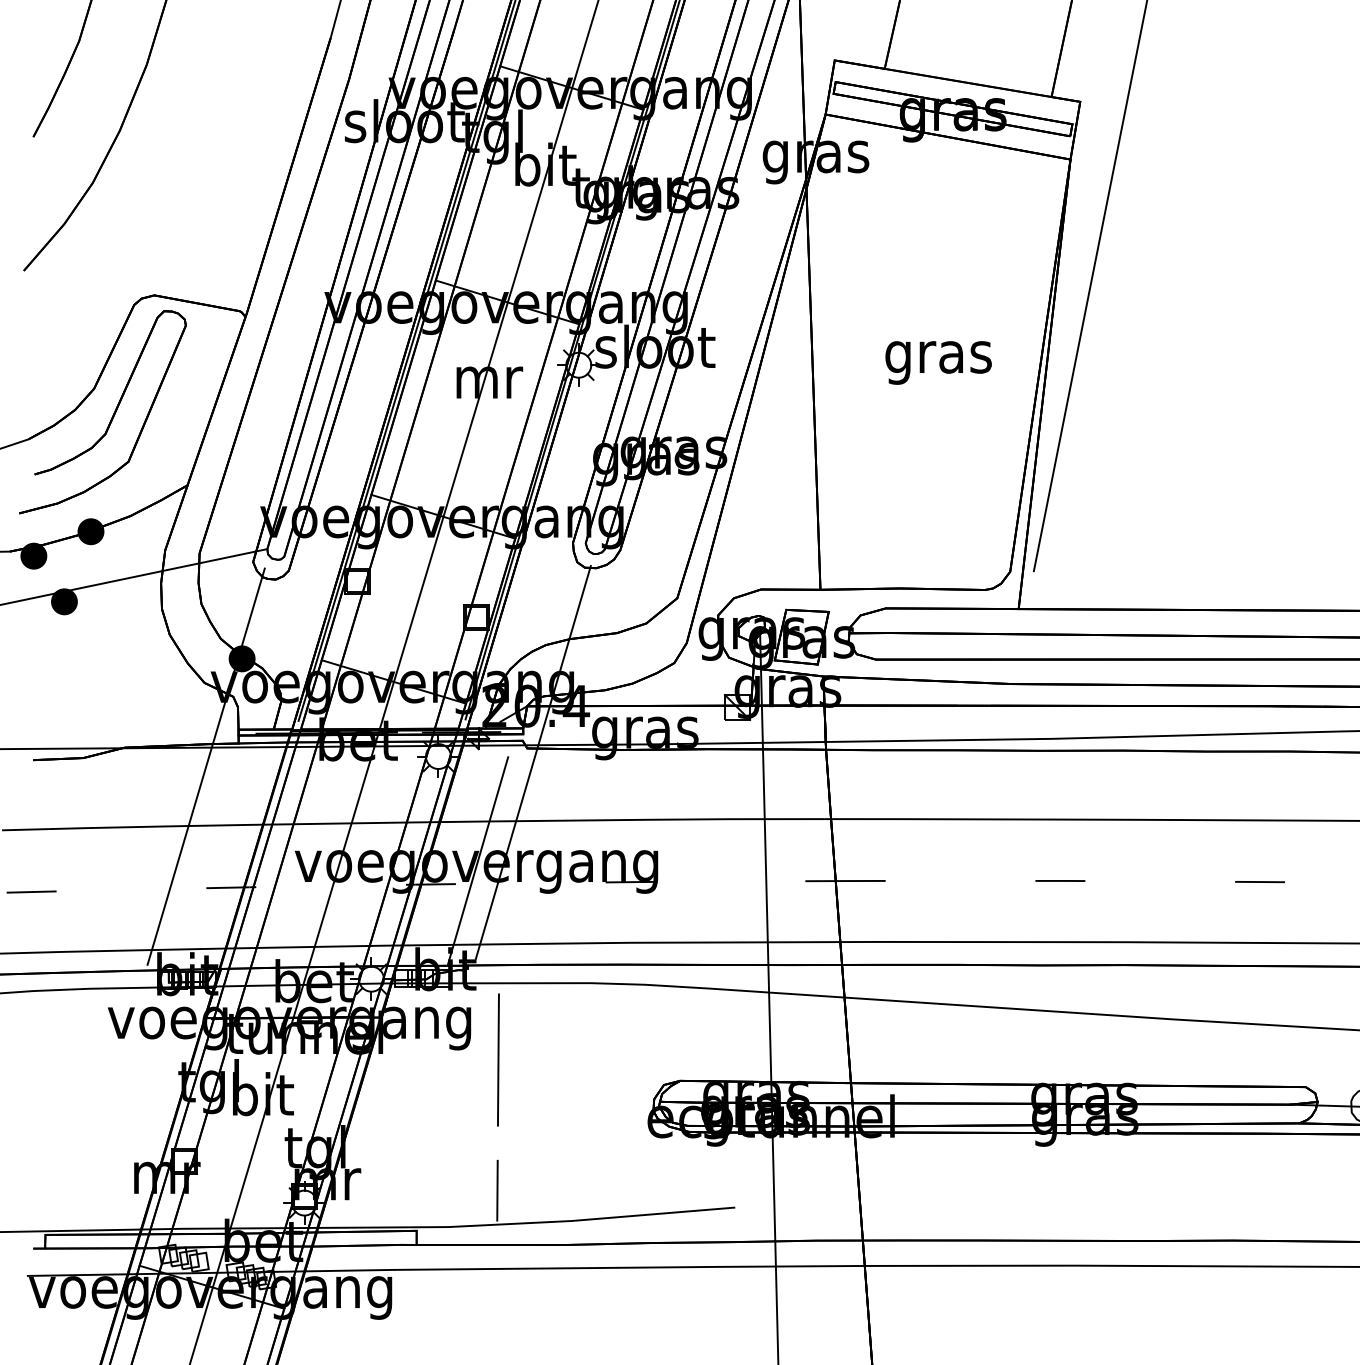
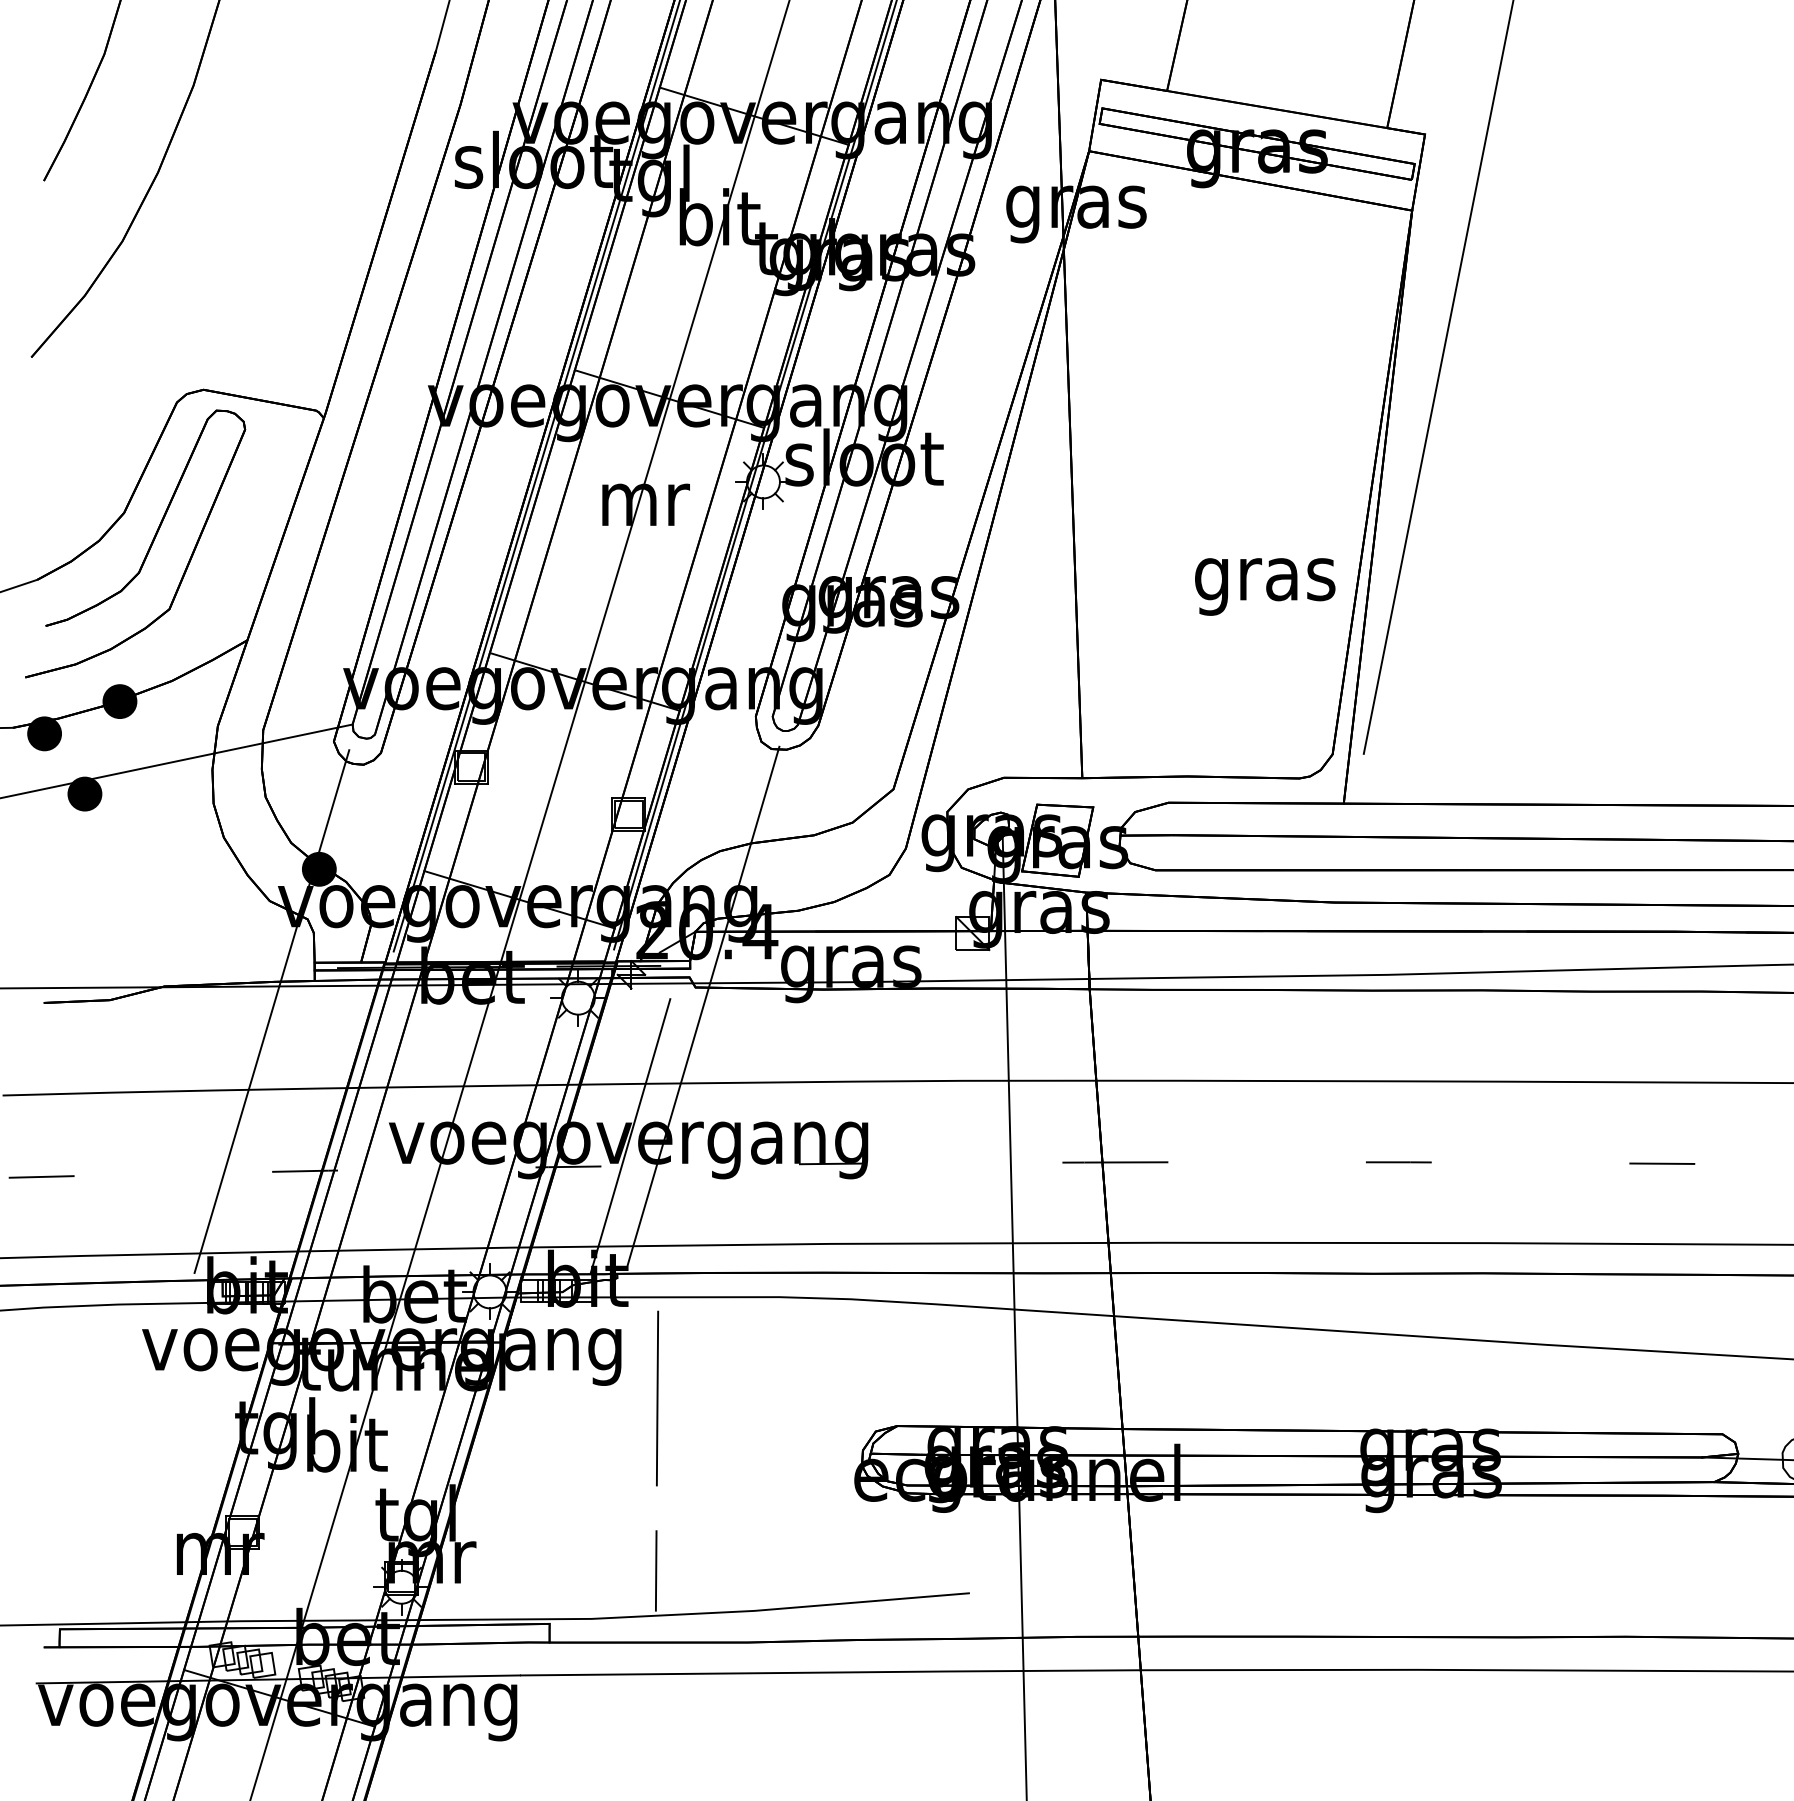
text: (938, 362) -> (1265, 586), moved

